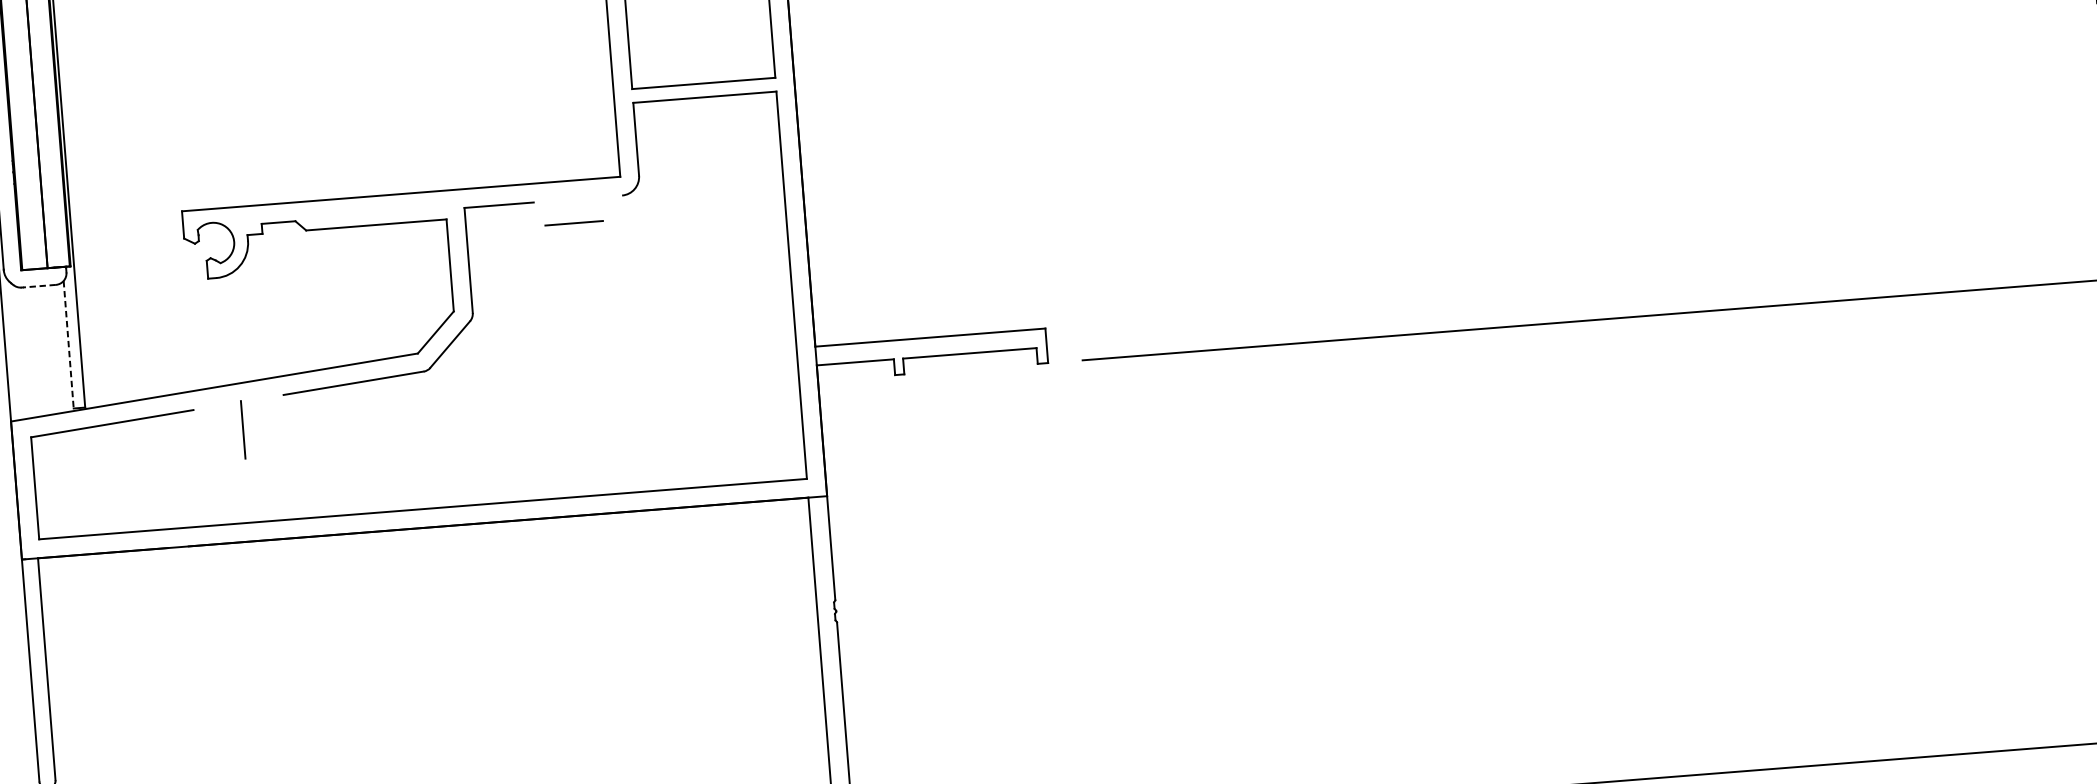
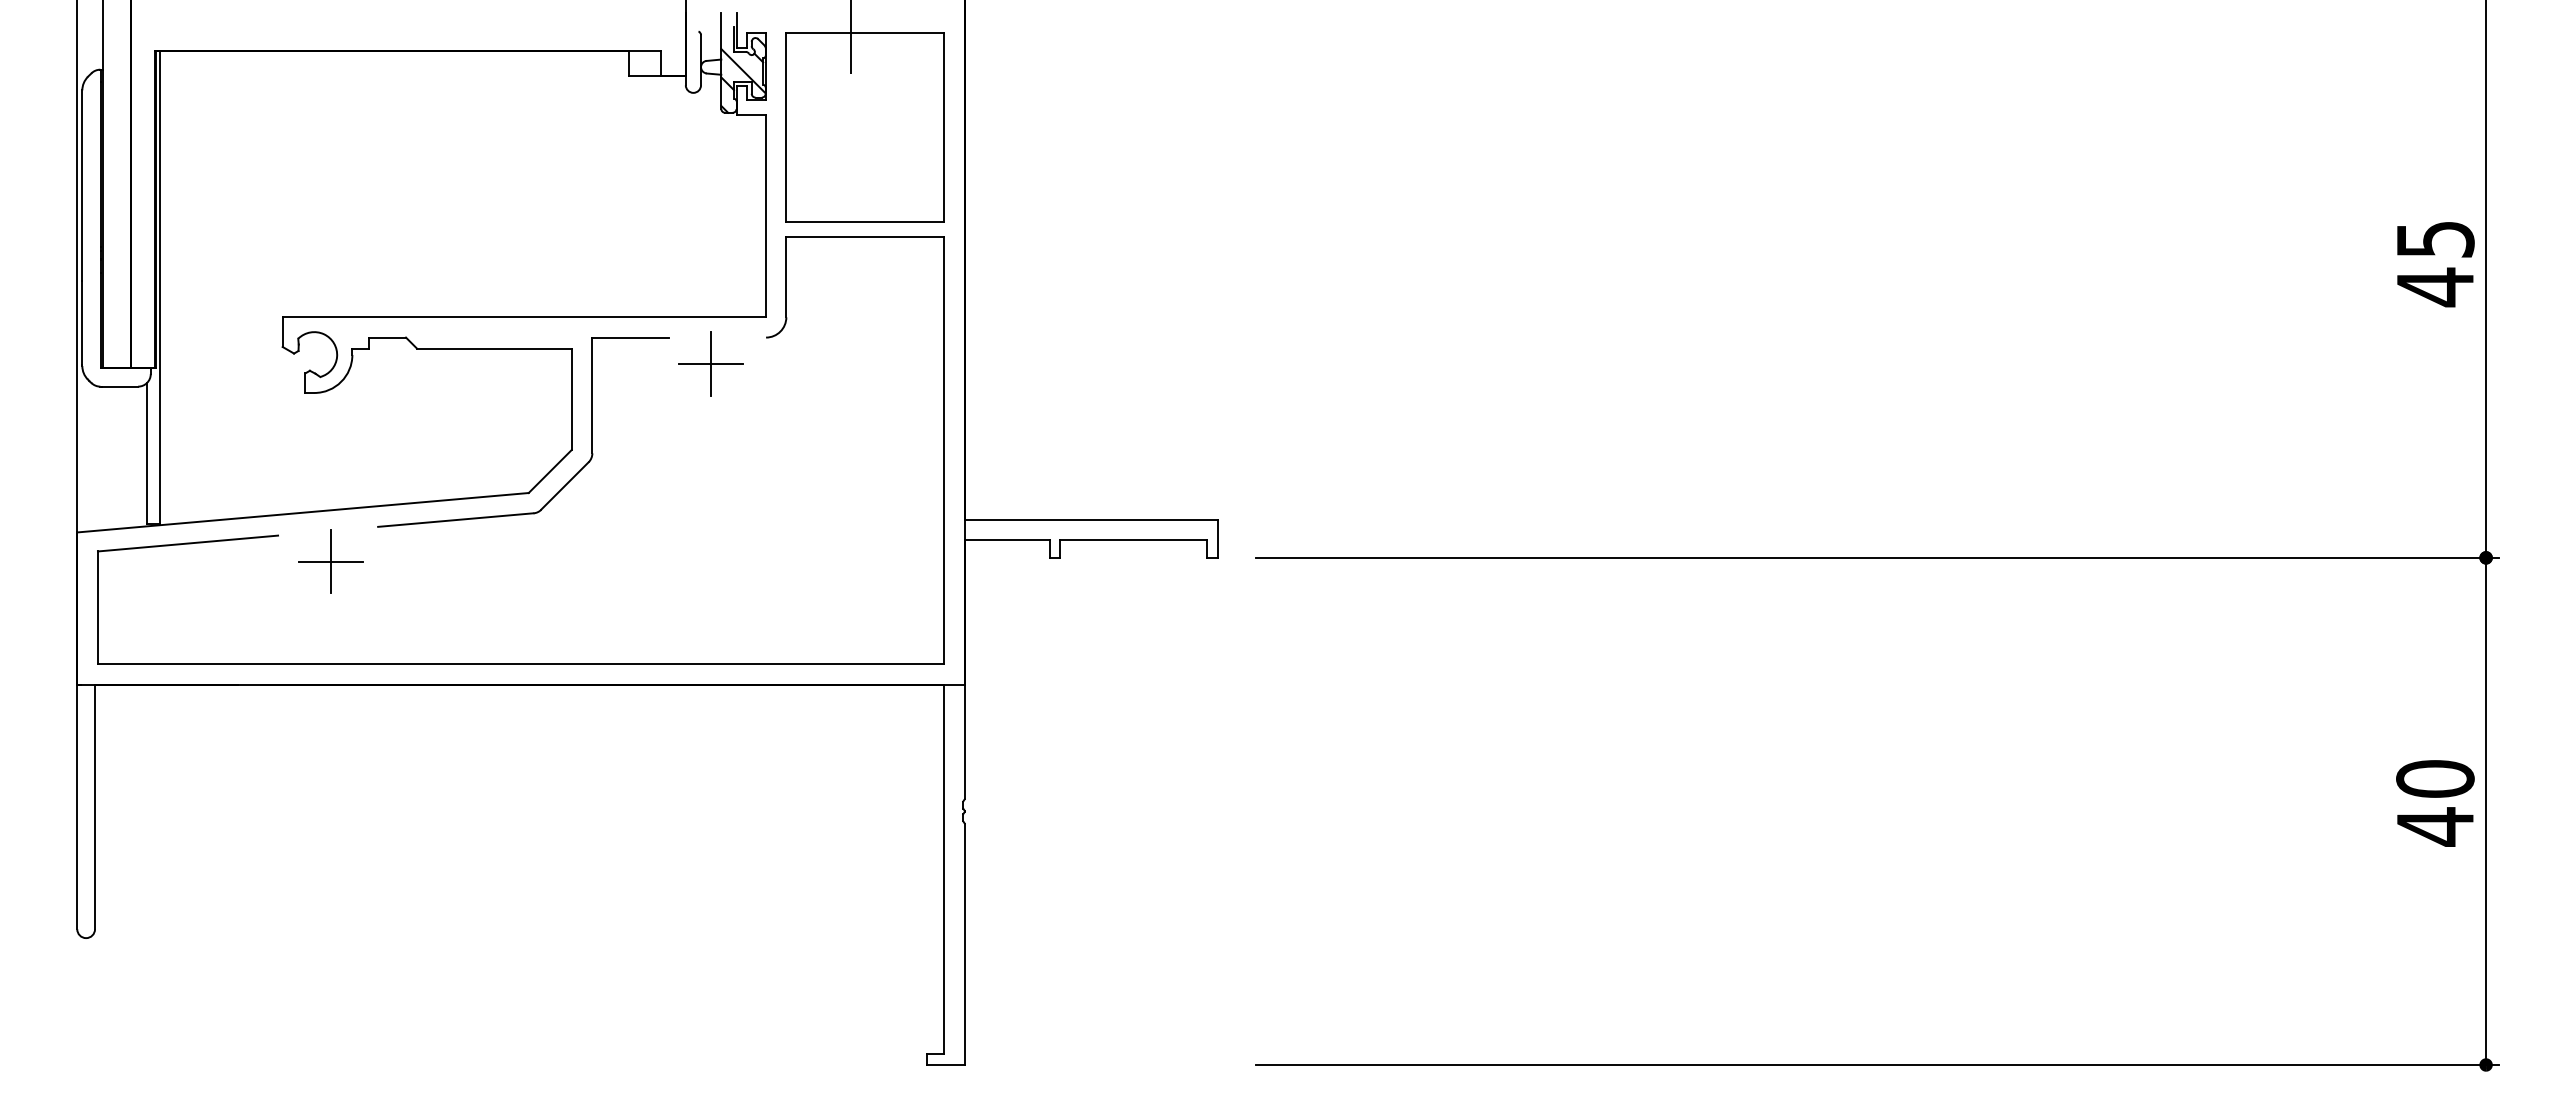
line: (574, 222) -> (711, 363), added
line: (38, 286) -> (119, 386), dashed -> solid
line: (69, 344) -> (147, 453), dashed -> solid
line: (242, 429) -> (330, 561), added

